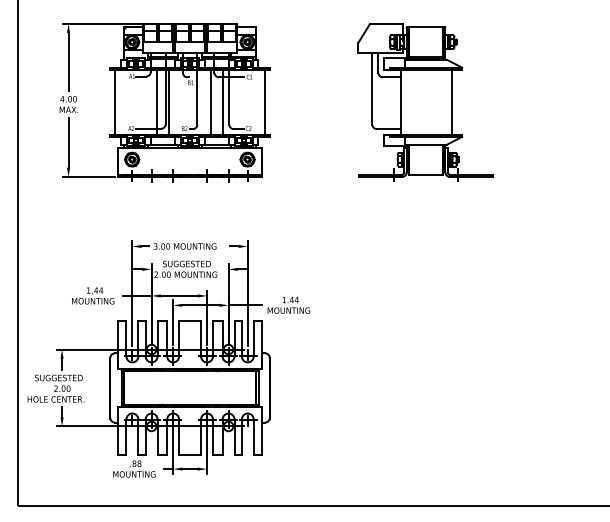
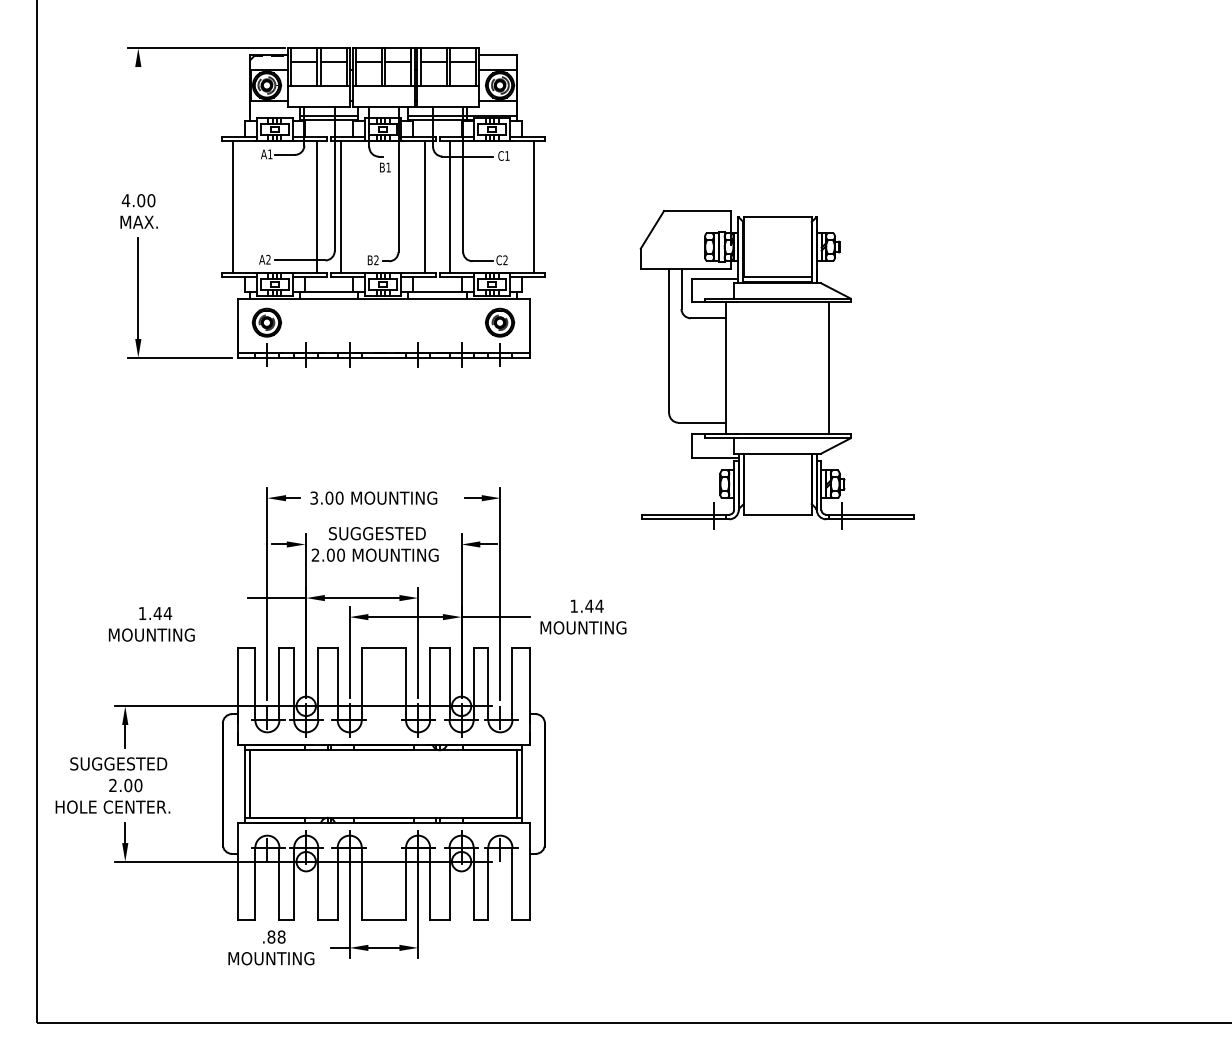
line: (68, 62) -> (138, 126), removed
part: (425, 102) -> (776, 368), moved
text: (93, 295) -> (152, 623), moved

